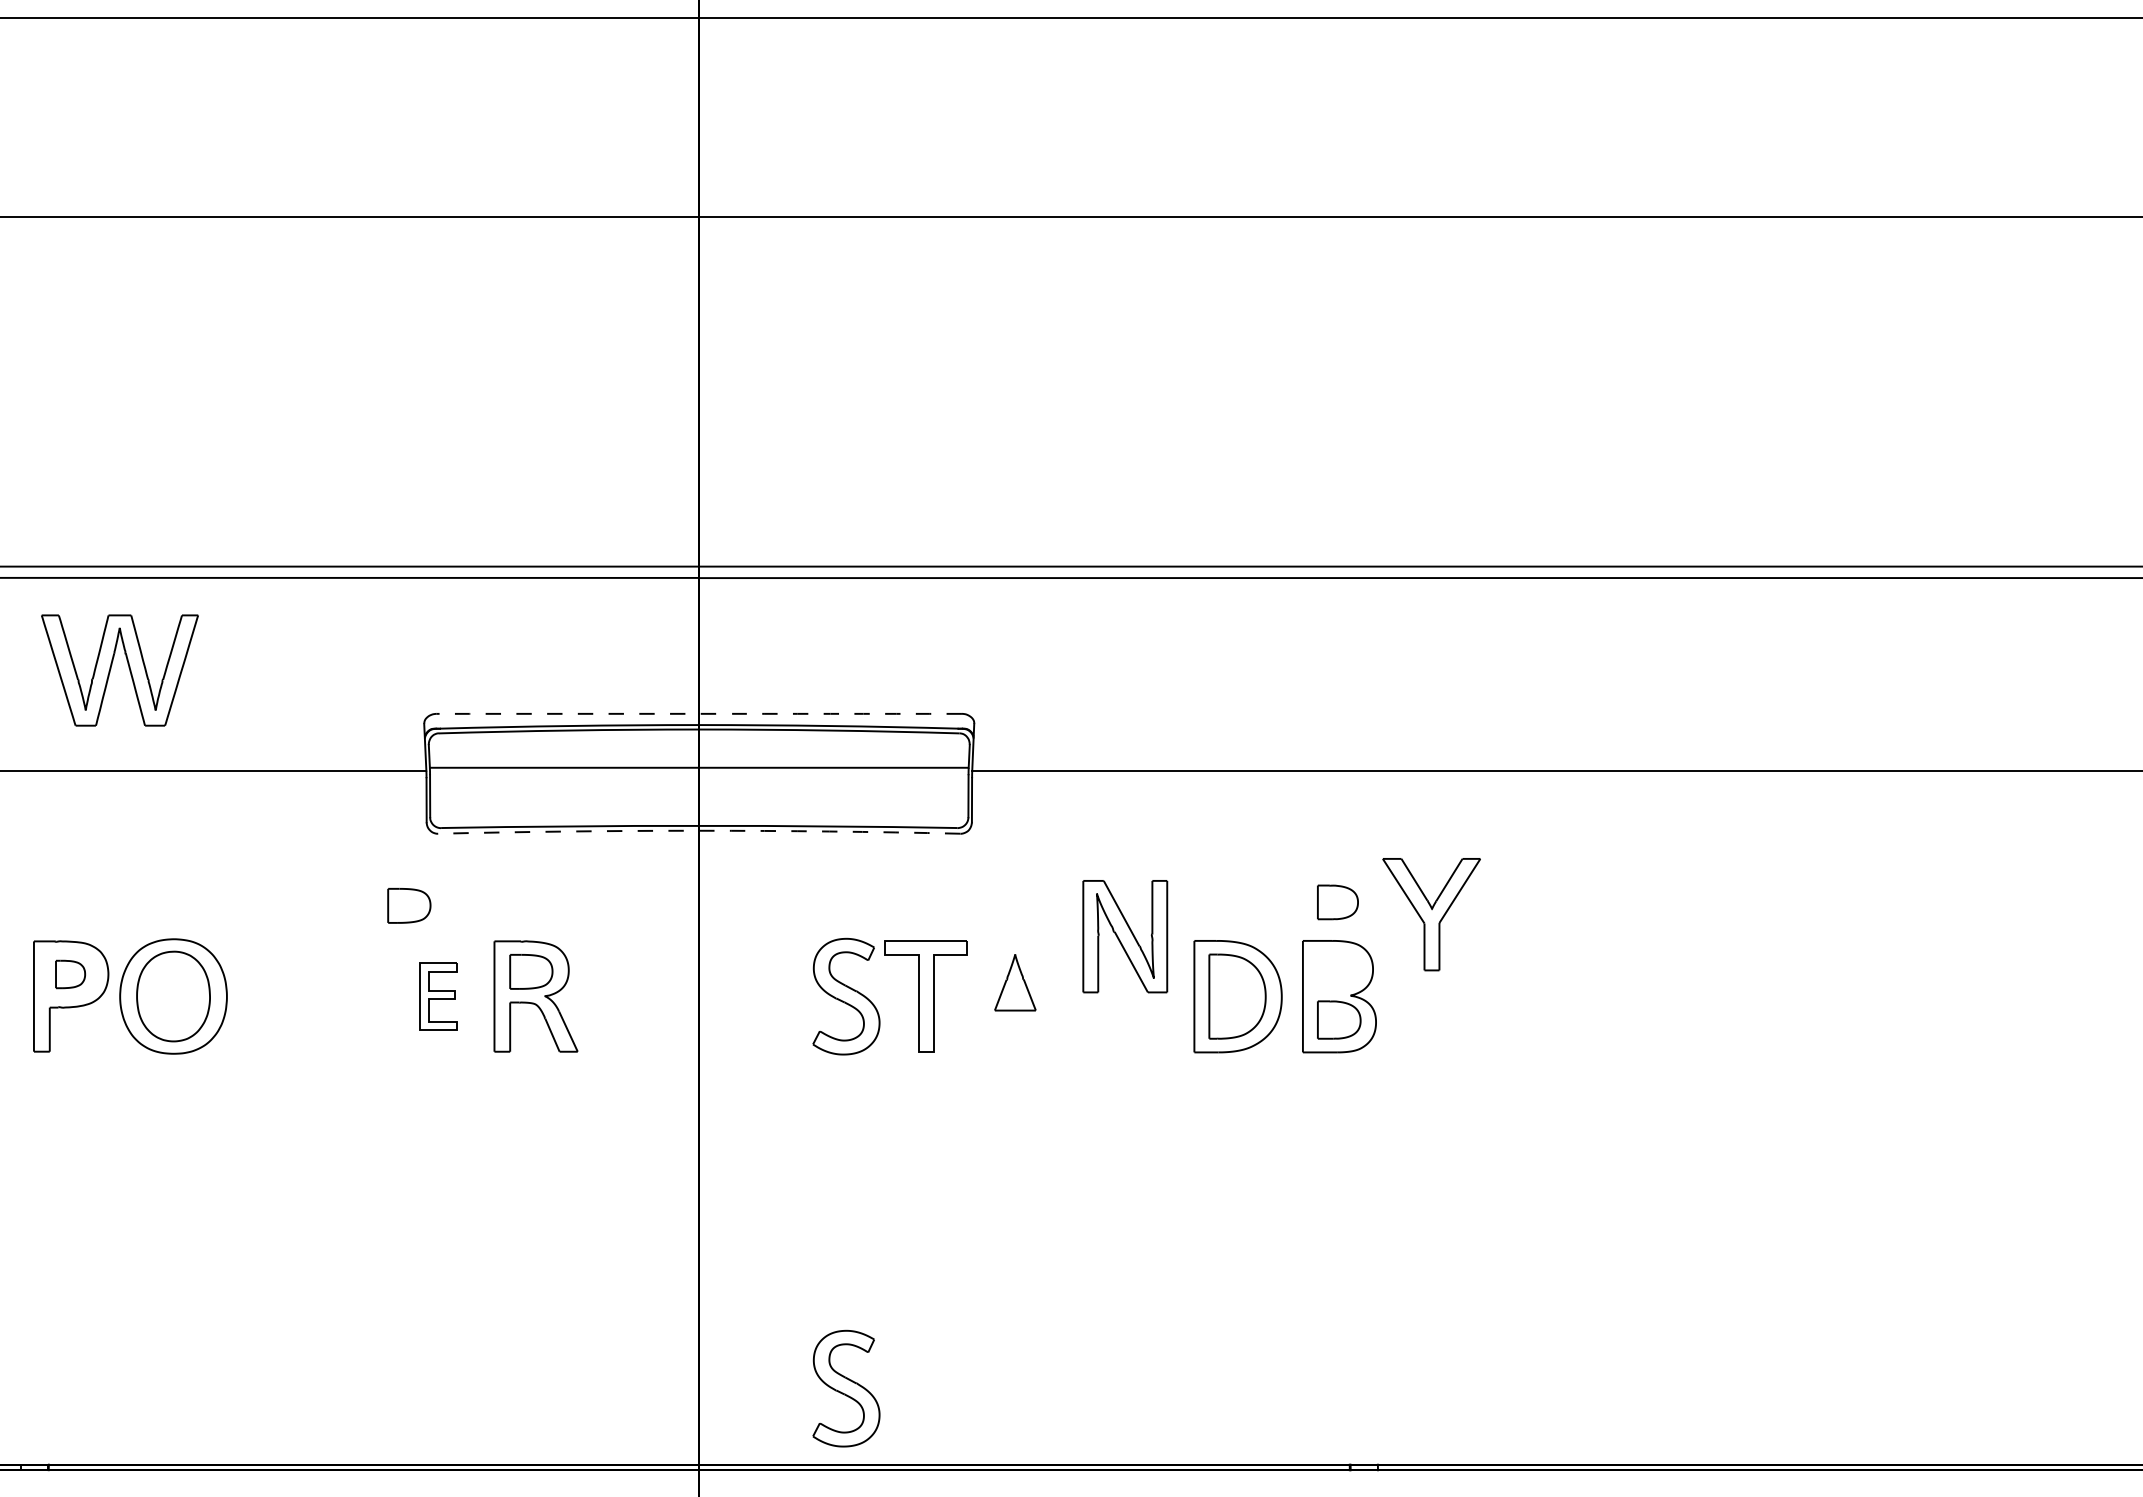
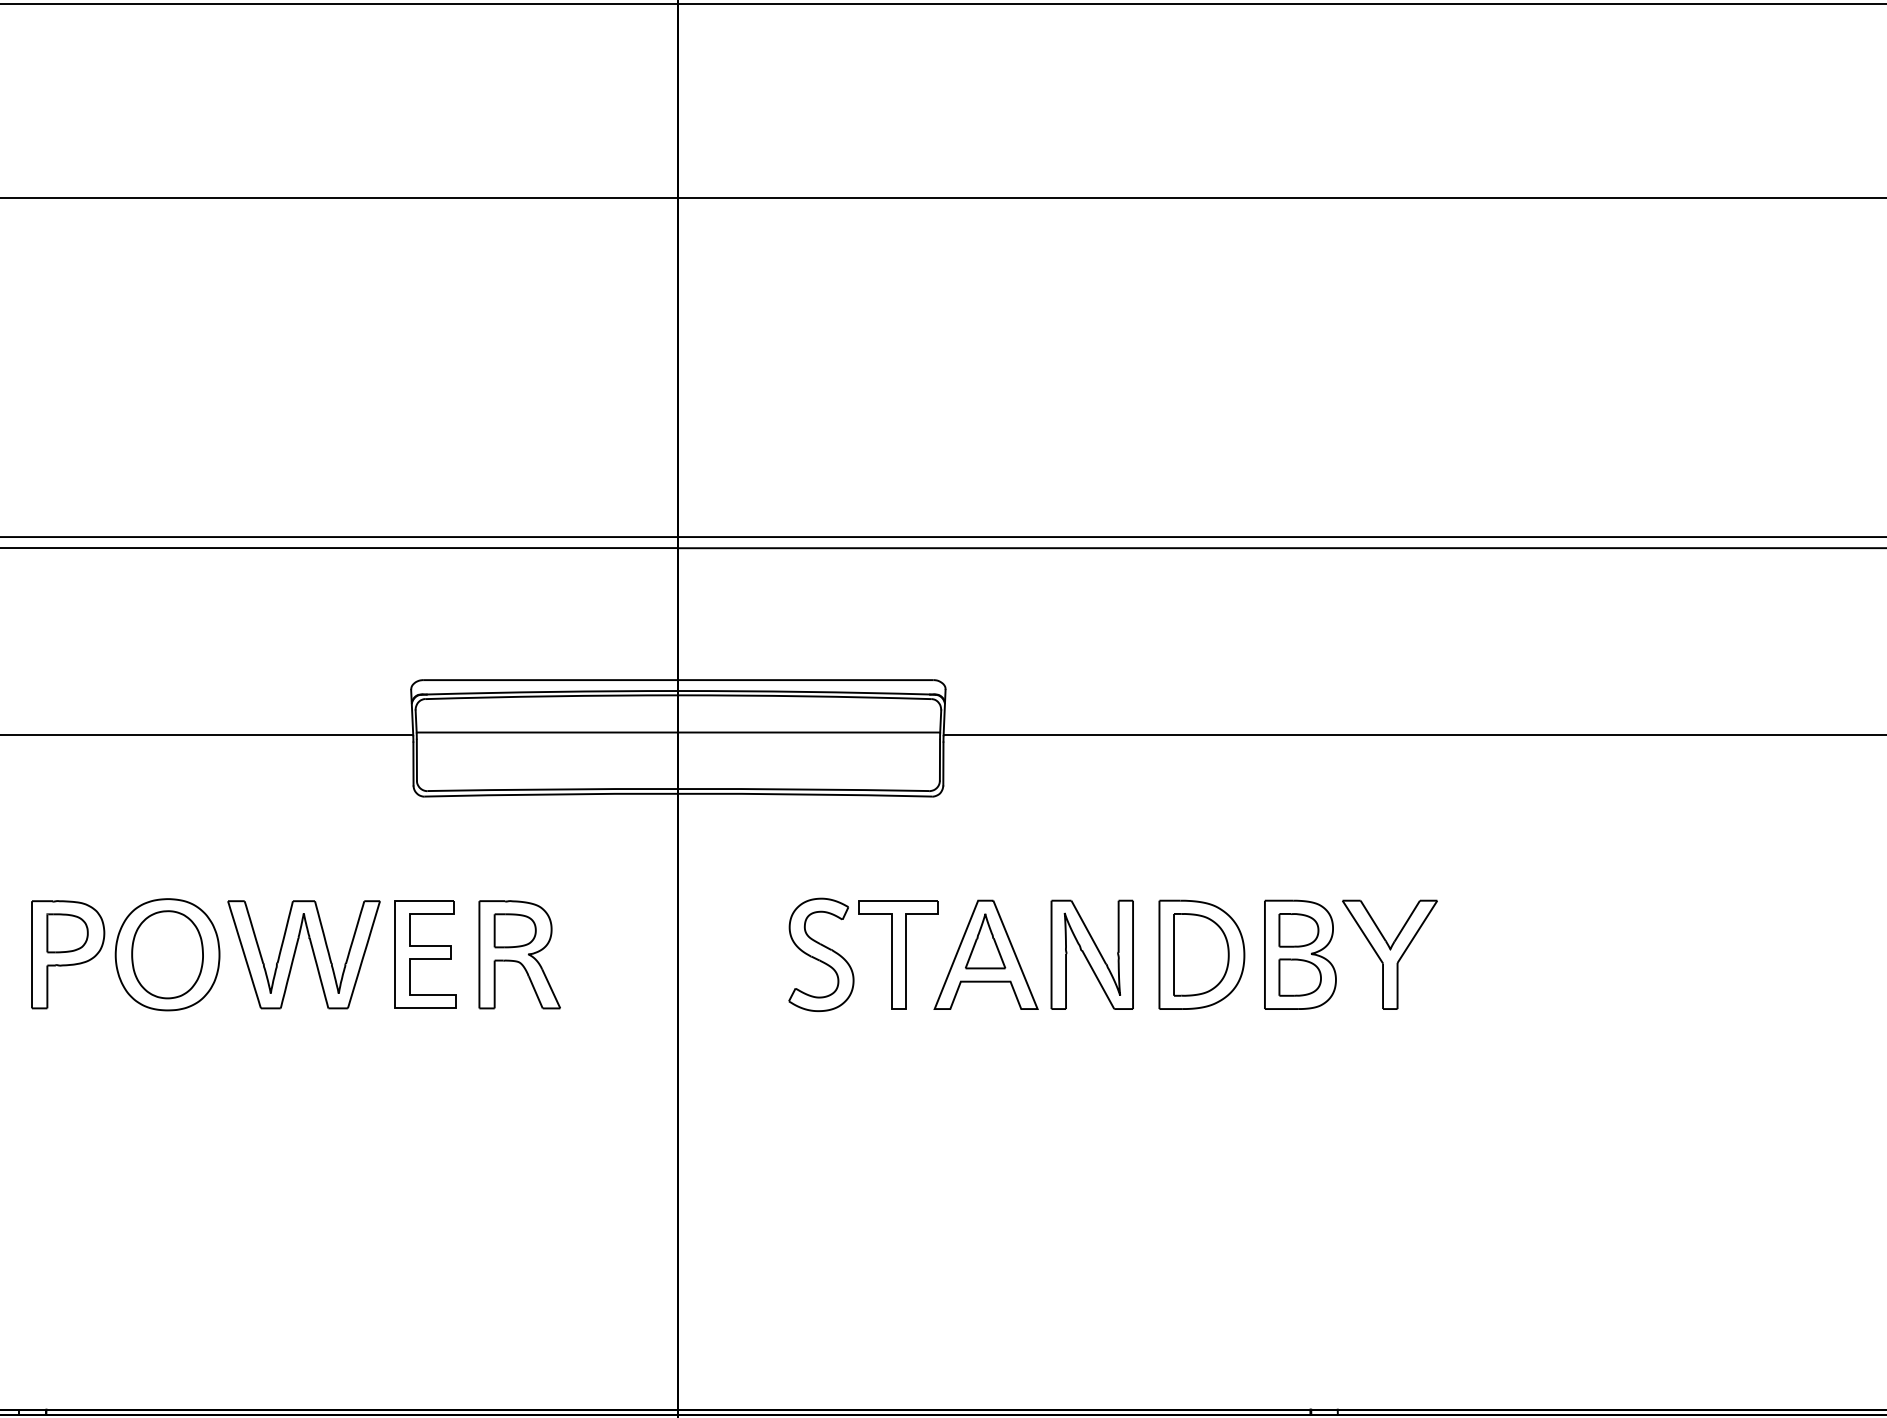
part: (111, 669) -> (295, 953), moved
arc: (699, 713) -> (678, 679), dashed -> solid
arc: (699, 830) -> (678, 793), dashed -> solid
part: (1337, 902) -> (1298, 930), moved
part: (409, 905) -> (396, 866), removed
part: (1431, 914) -> (1389, 954), moved
part: (1125, 936) -> (1092, 954), moved
part: (70, 974) -> (67, 933), size x1.43
part: (438, 996) -> (425, 954), size x1.67
part: (1016, 996) -> (986, 954), added
part: (846, 1388) -> (821, 1335), removed

